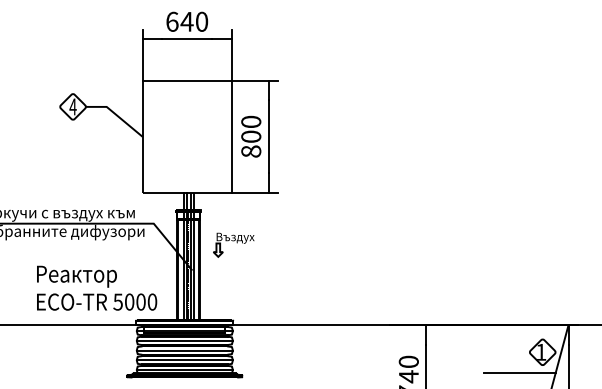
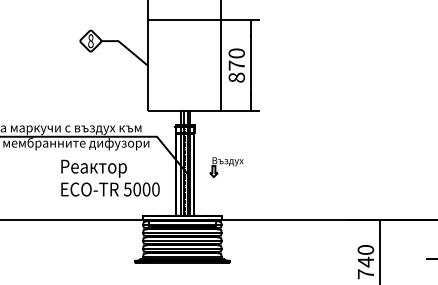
text: (72, 106) -> (90, 40), 4 -> 8
text: (251, 136) -> (237, 65), 800 -> 870
part: (233, 244) -> (226, 166), moved
text: (97, 287) -> (110, 177), moved

